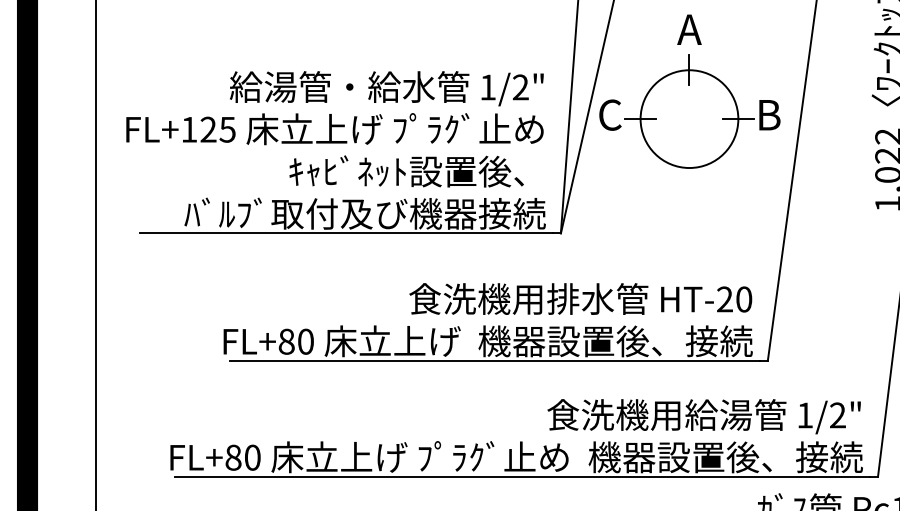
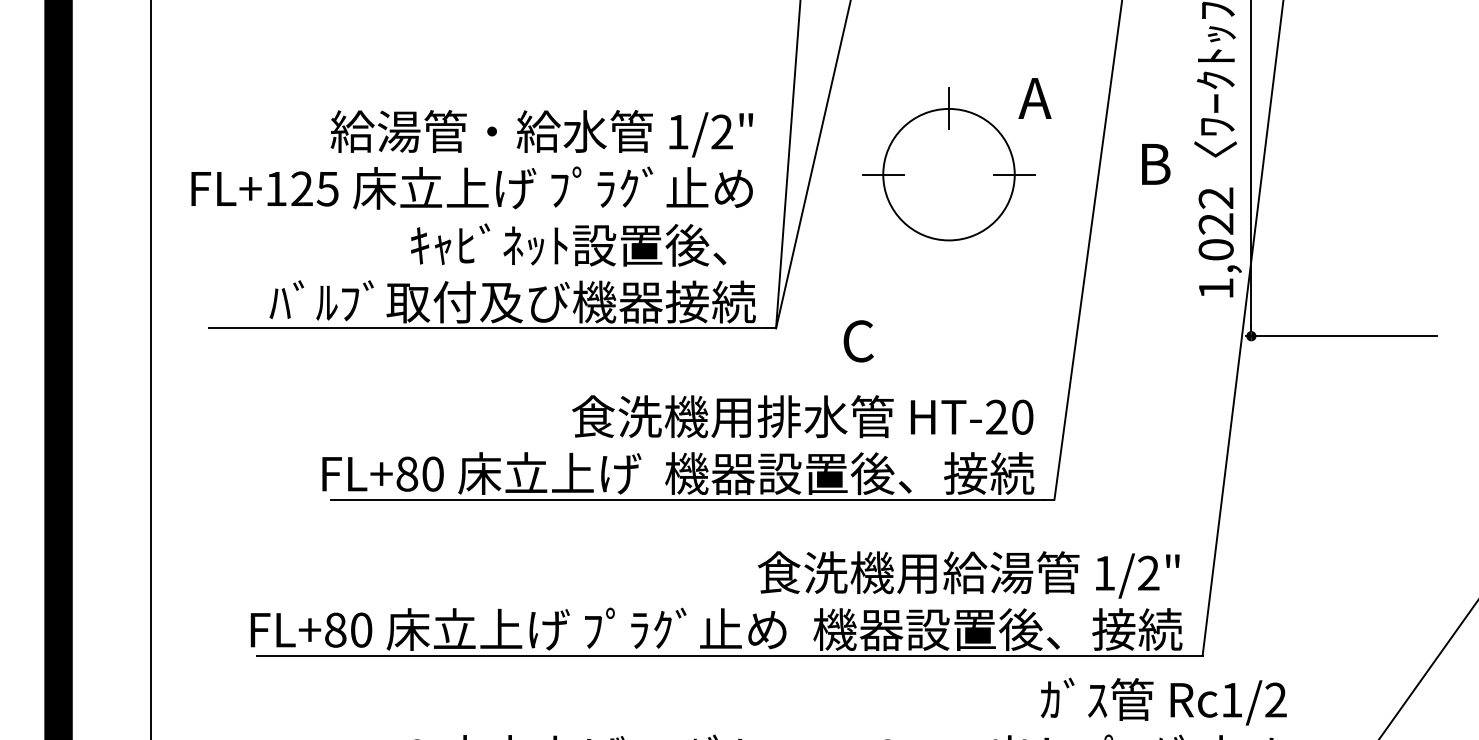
text: (689, 29) -> (1034, 98), moved
text: (610, 115) -> (858, 341), moved
text: (770, 115) -> (1156, 164), moved

